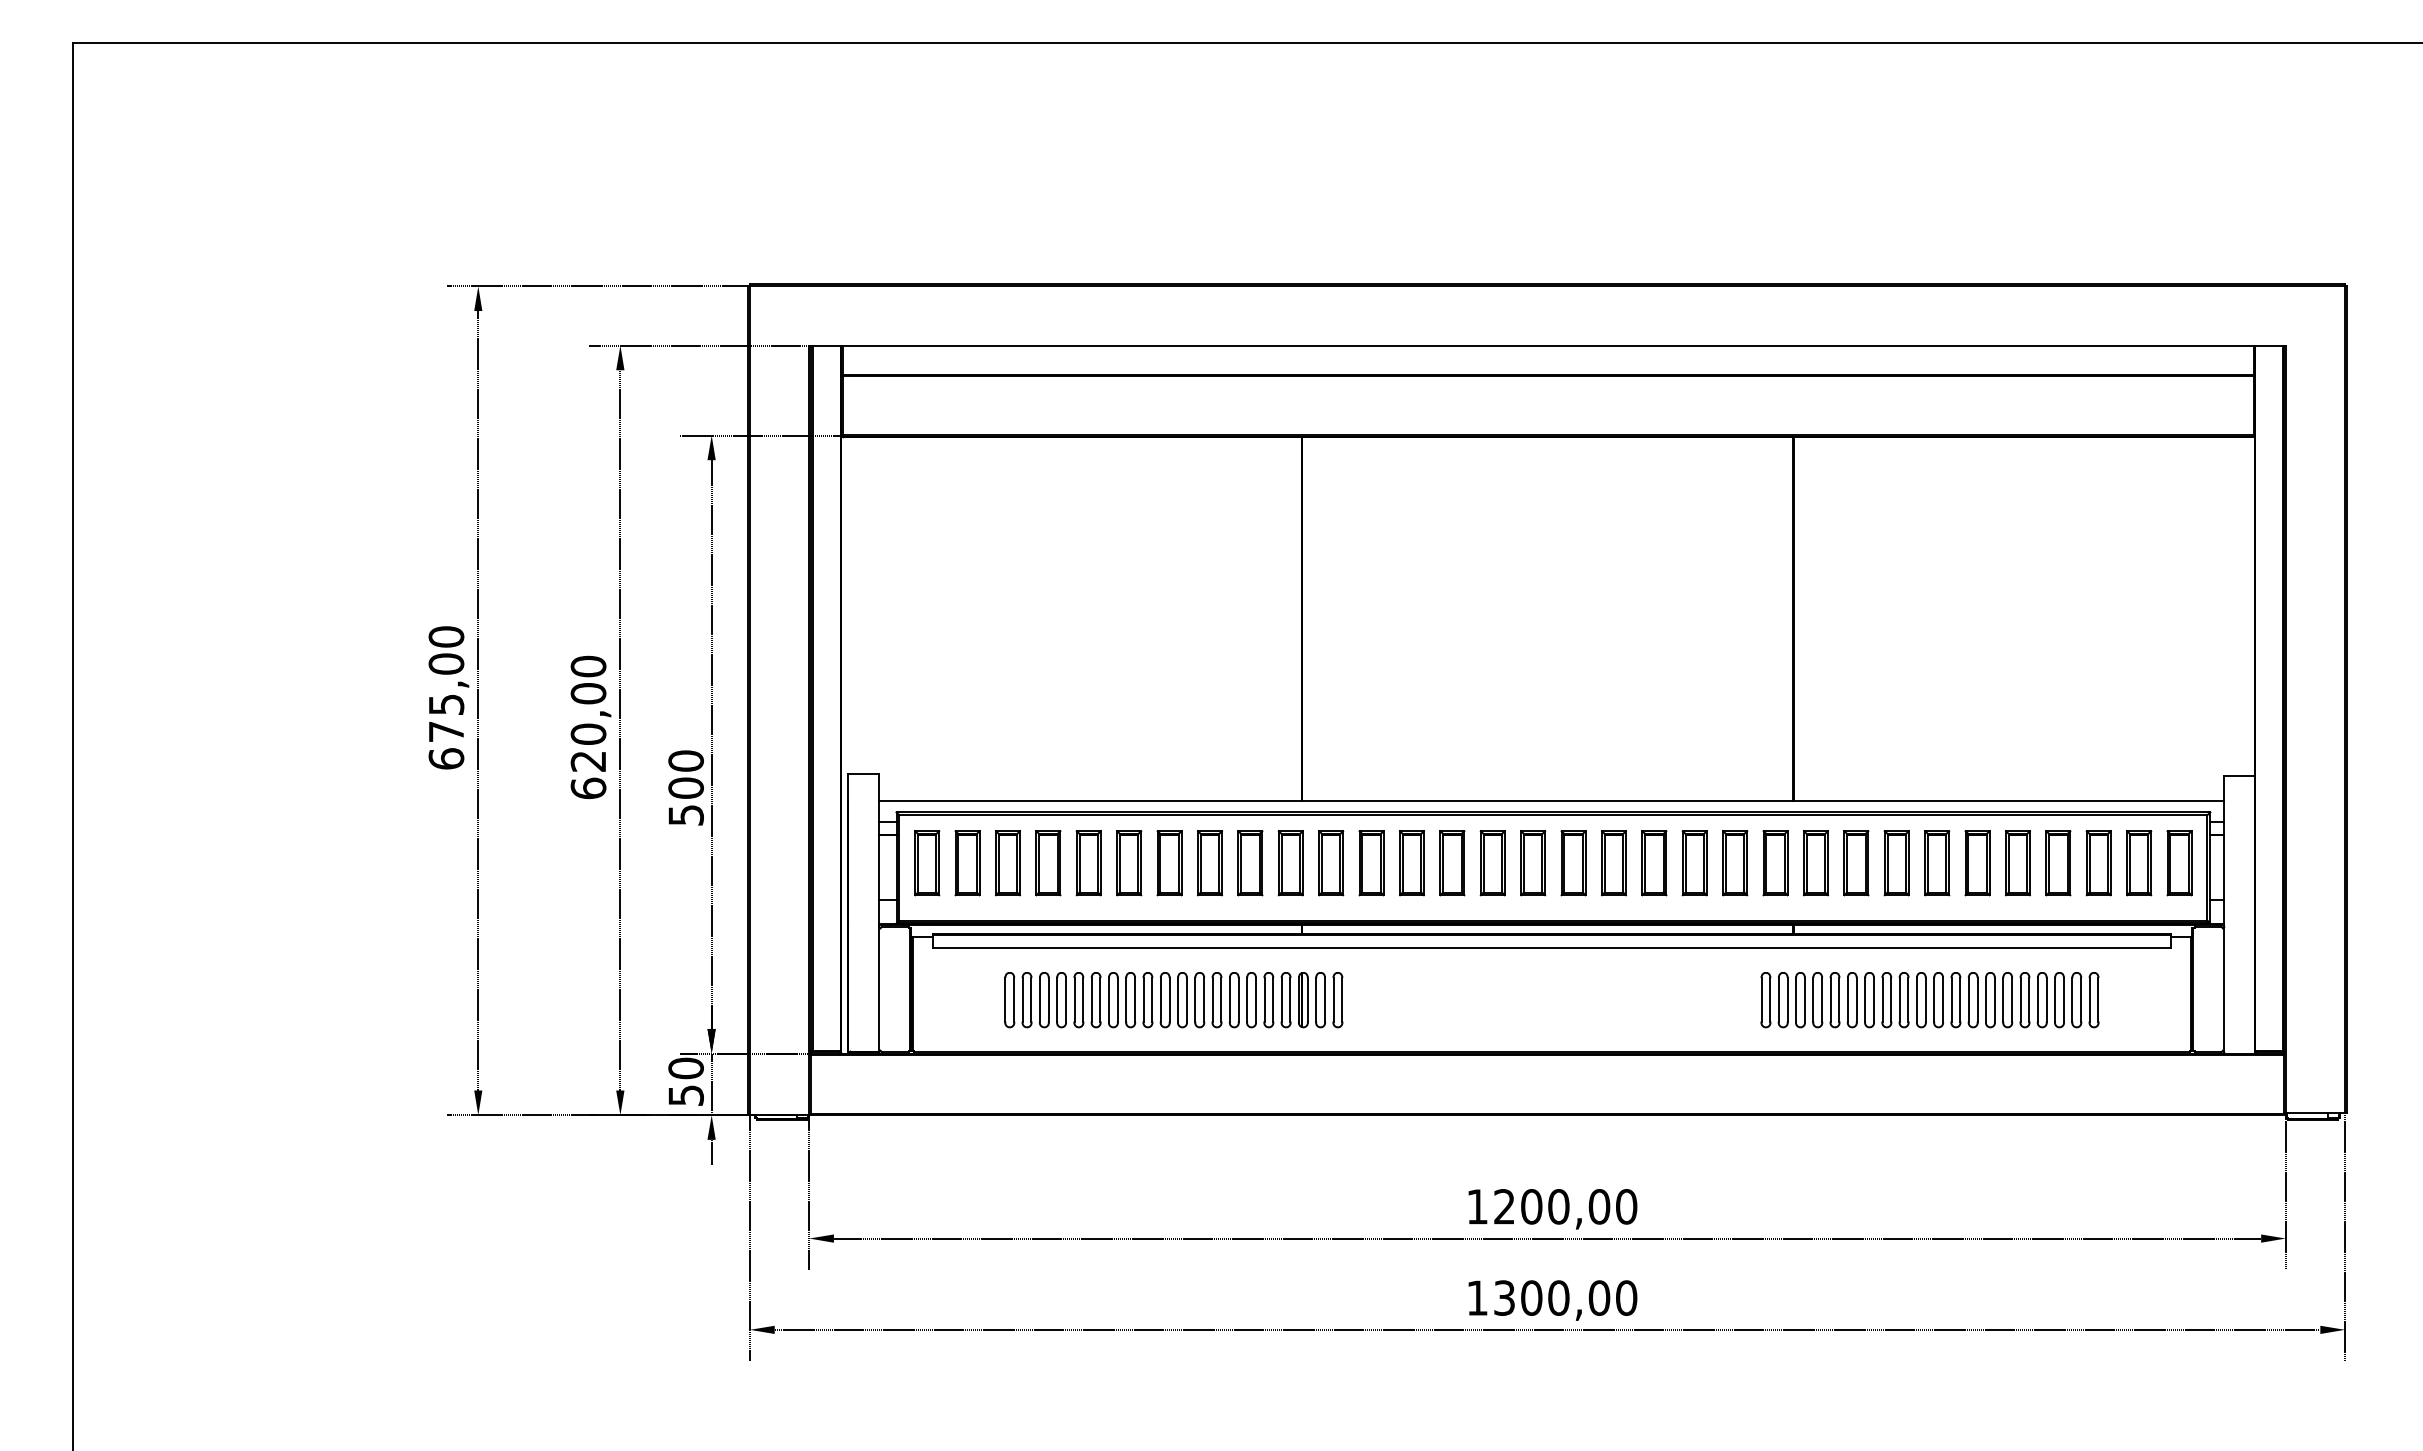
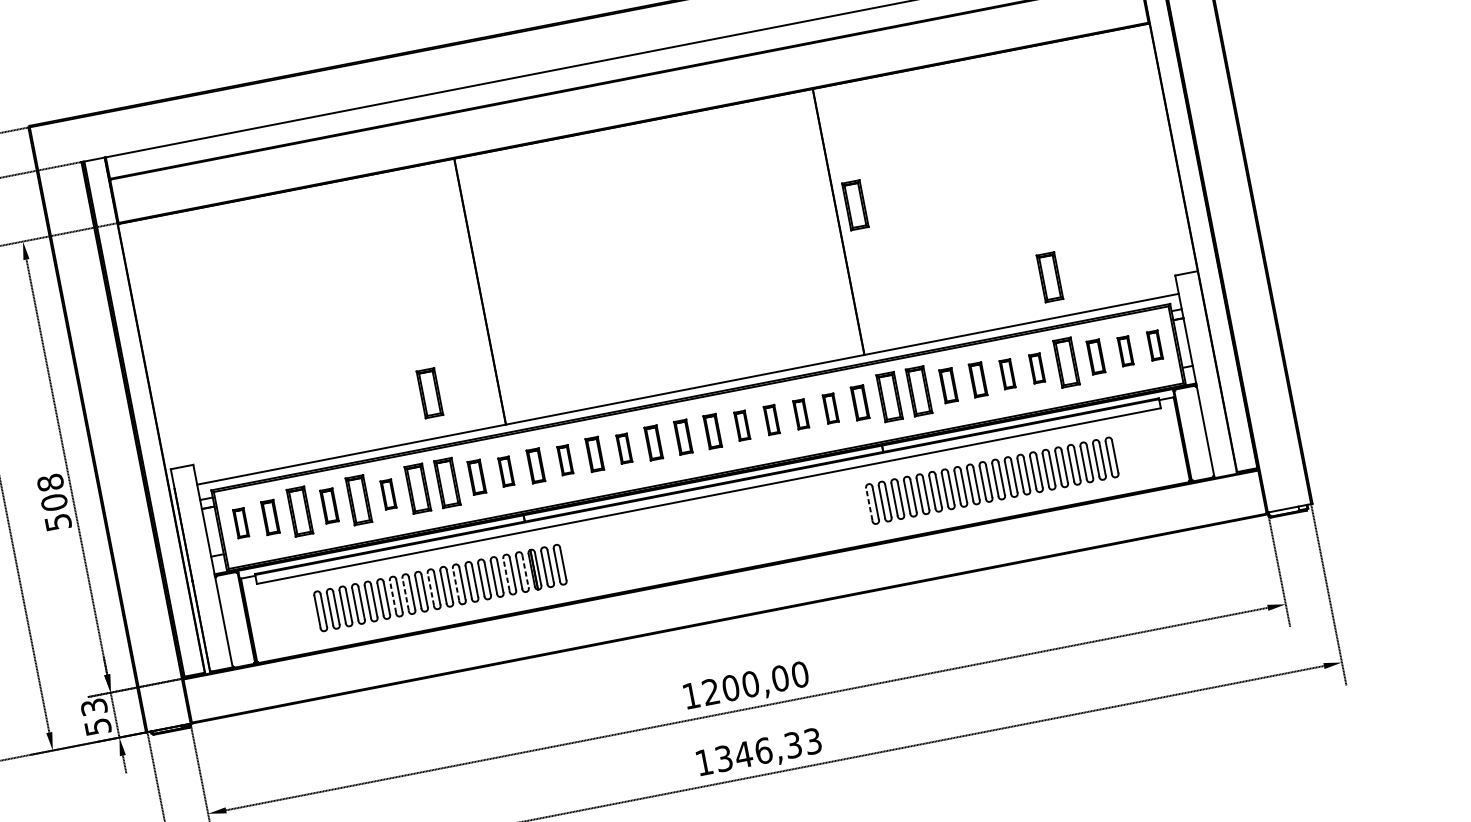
part: (1819, 601) -> (855, 205), added
part: (1209, 740) -> (429, 393), added
part: (2058, 746) -> (1050, 277), added
text: (685, 760) -> (50, 482), 500 -> 508
part: (927, 863) -> (241, 523), size x0.6
part: (967, 863) -> (270, 517), size x0.7
part: (1048, 863) -> (329, 506), size x0.7
part: (1129, 863) -> (388, 494), size x0.6
part: (1250, 863) -> (476, 477), size x0.7
part: (1290, 863) -> (506, 471), size x0.6
part: (1331, 863) -> (536, 465), size x0.7
part: (1371, 863) -> (565, 460), size x0.6
part: (1411, 863) -> (594, 454), size x0.7
part: (1452, 863) -> (624, 448), size x0.6
part: (1492, 863) -> (653, 443), size x0.7
part: (1533, 863) -> (683, 437), size x0.7
part: (1573, 863) -> (712, 431), size x0.7
part: (1613, 863) -> (741, 425), size x0.6
part: (1654, 863) -> (771, 420), size x0.6
part: (1694, 863) -> (801, 414), size x0.6
part: (1735, 863) -> (830, 408), size x0.6
part: (1775, 863) -> (860, 402), size x0.7
part: (1896, 863) -> (948, 385), size x0.7
part: (1937, 863) -> (978, 380), size x0.7
part: (1977, 863) -> (1007, 374), size x0.6
part: (2017, 863) -> (1036, 368), size x0.6
part: (2098, 863) -> (1095, 357), size x0.7
part: (2139, 863) -> (1125, 351), size x0.6
part: (2179, 863) -> (1155, 345), size x0.6
line: (1109, 999) -> (393, 596), solid -> dashed
line: (1126, 999) -> (405, 594), solid -> dashed
line: (1160, 999) -> (430, 589), solid -> dashed
line: (1195, 999) -> (456, 584), solid -> dashed
line: (1264, 999) -> (506, 574), solid -> dashed
line: (1290, 999) -> (525, 571), solid -> dashed
line: (1761, 999) -> (869, 504), solid -> dashed
text: (685, 1068) -> (93, 707), 50 -> 53
text: (1578, 1297) -> (777, 747), 1300,00 -> 1346,33

